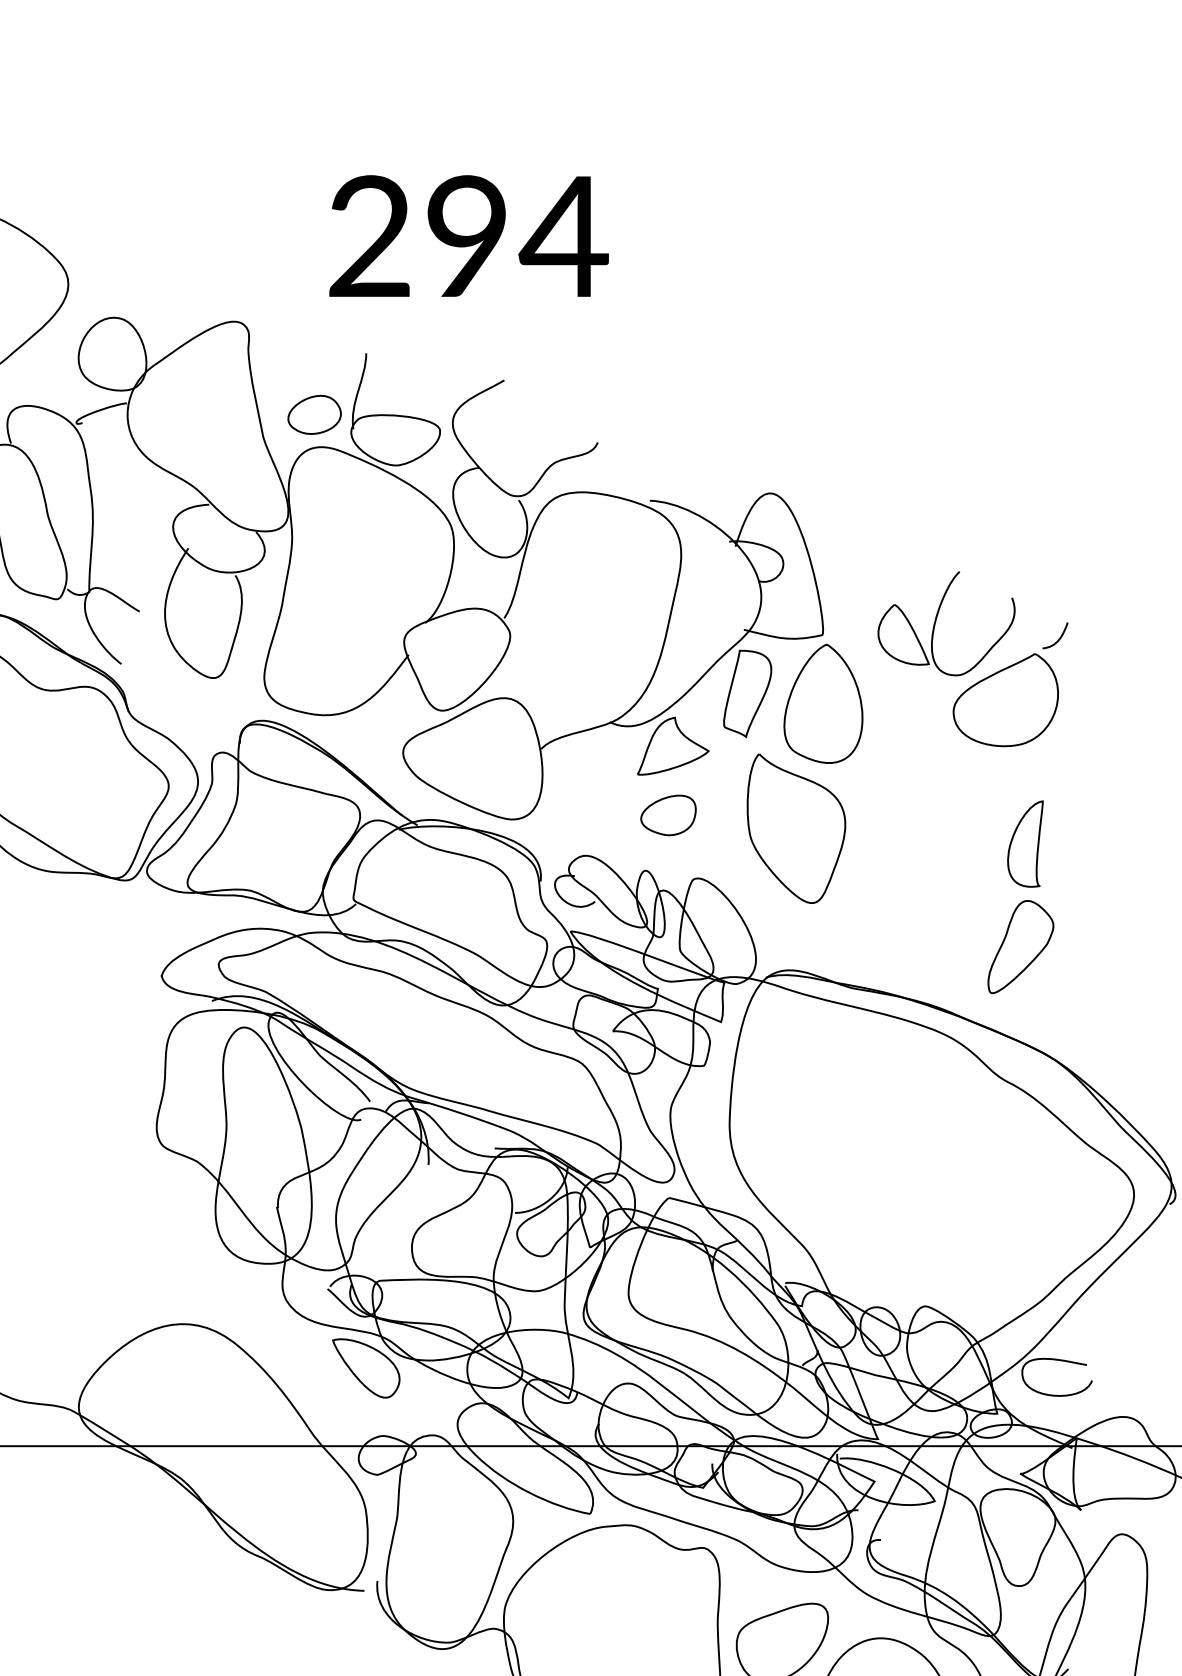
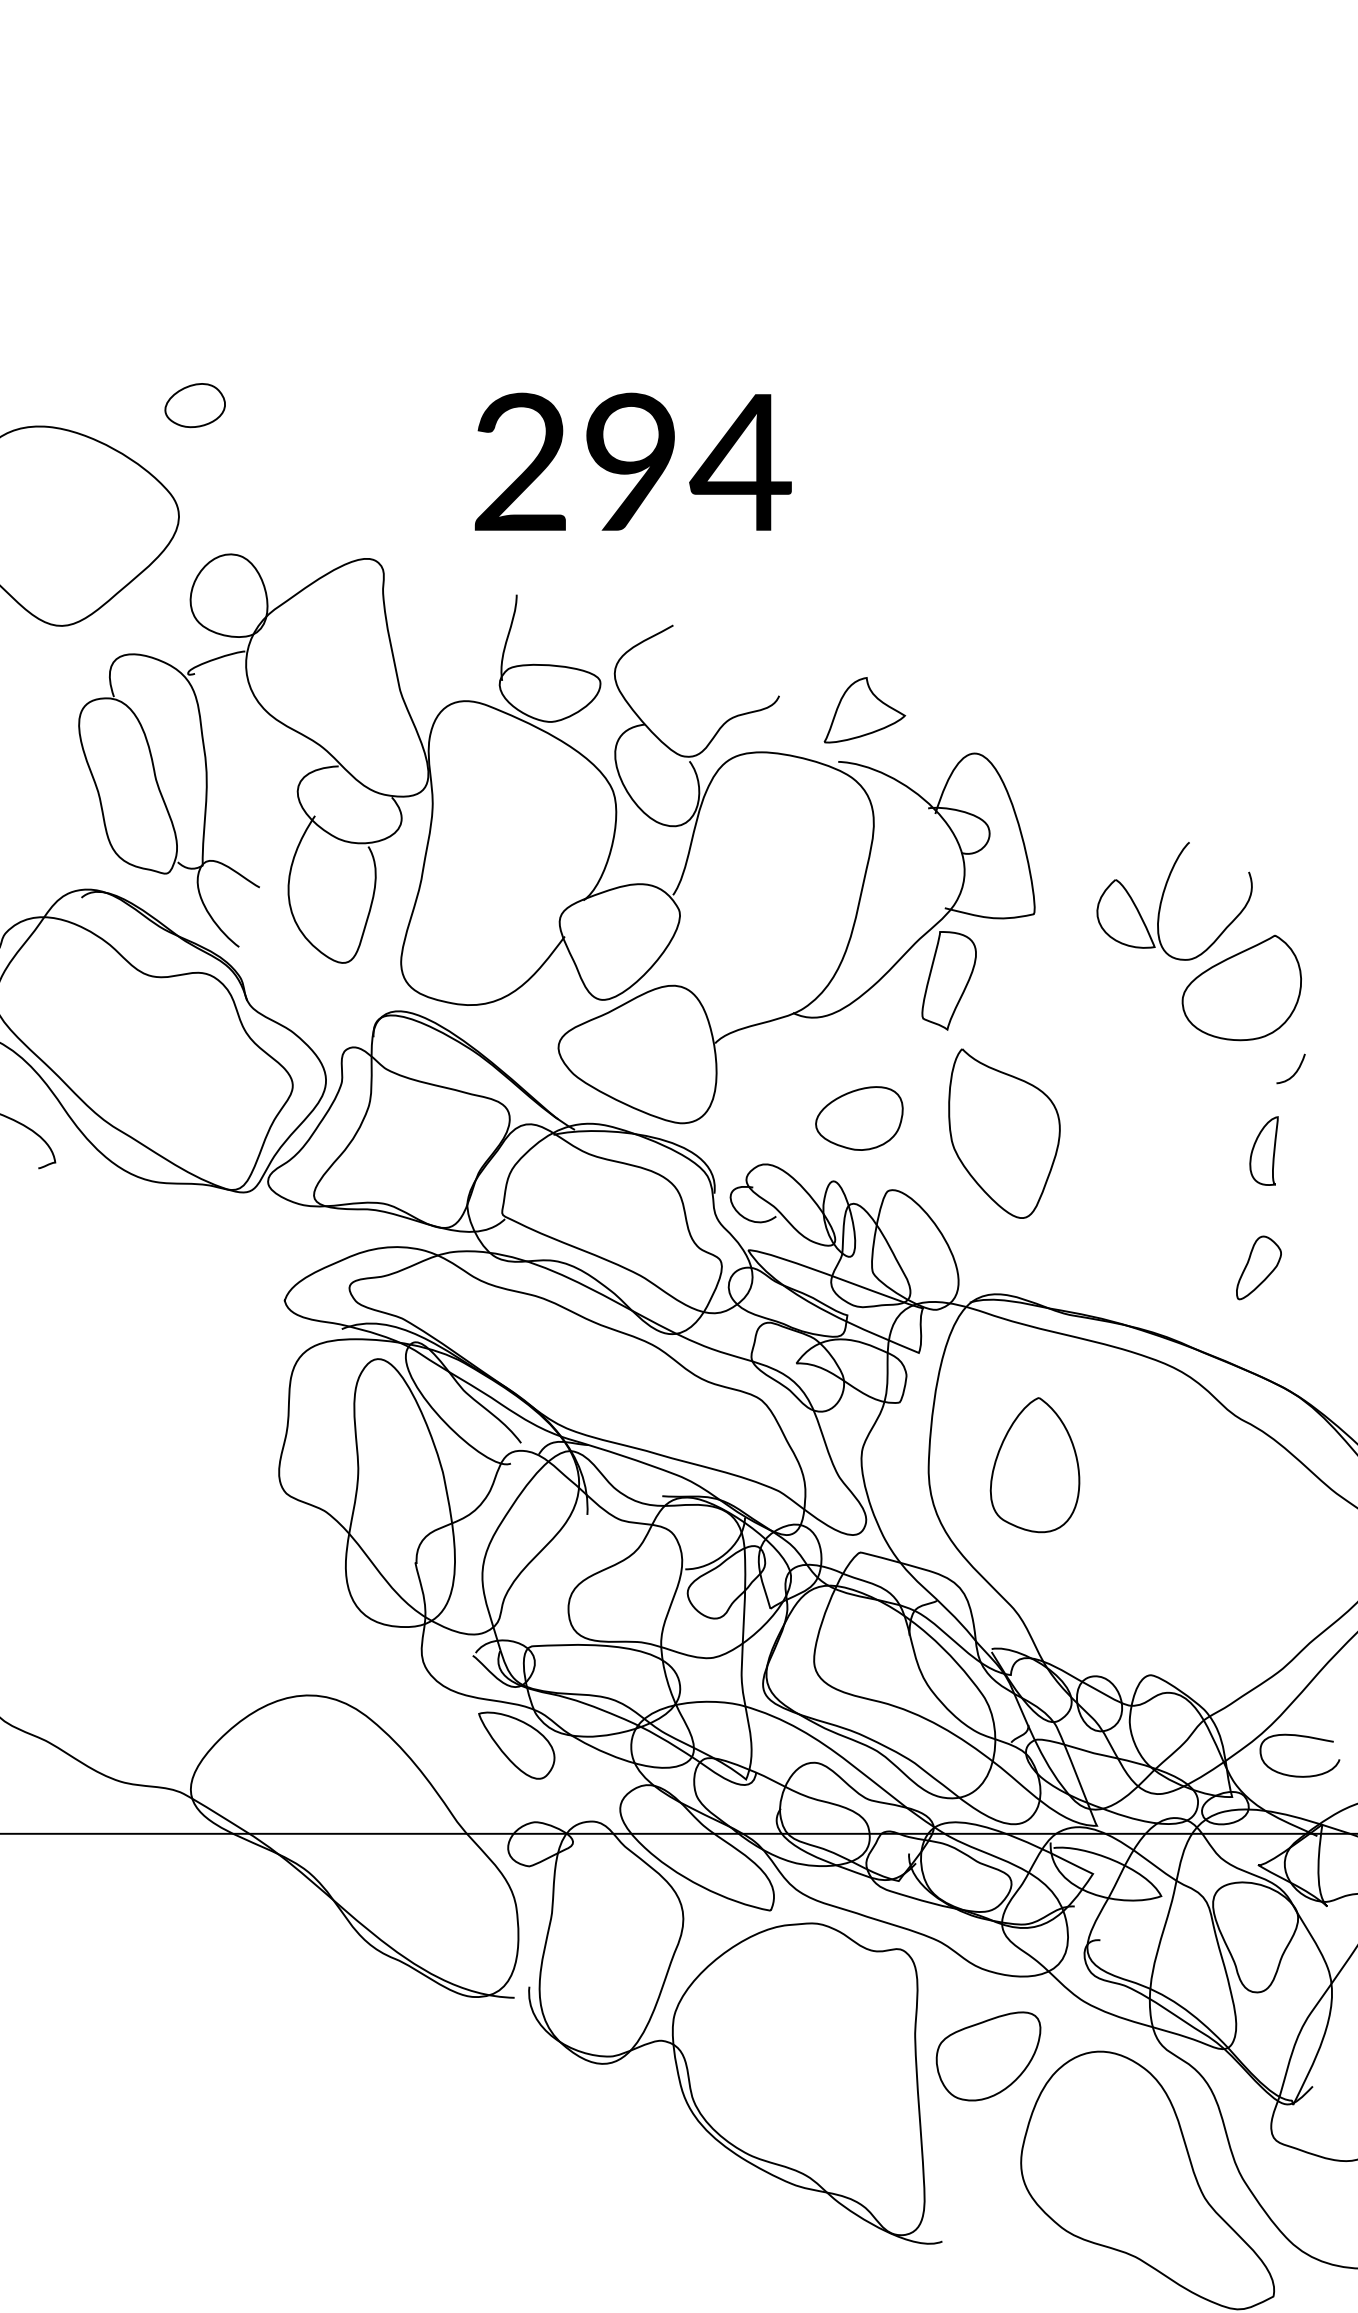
part: (314, 414) -> (194, 405), moved
curve: (1058, 638) -> (1294, 1072), moved
part: (822, 704) -> (1034, 1465), moved
part: (673, 746) -> (864, 710), moved
part: (668, 815) -> (859, 1118), size x1.4
part: (1024, 843) -> (1263, 1150), size x0.7
part: (1020, 946) -> (1258, 1267), size x0.6

